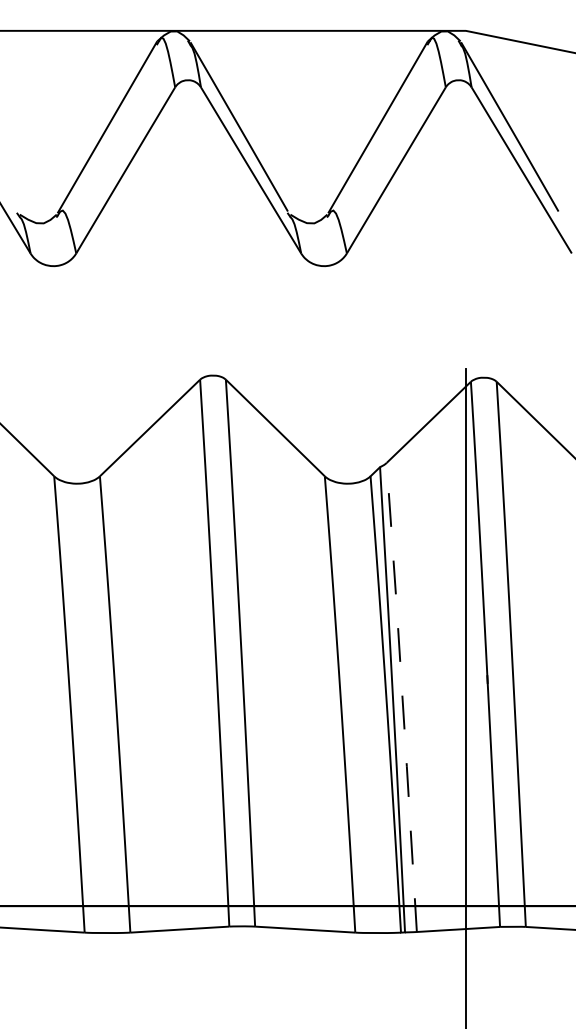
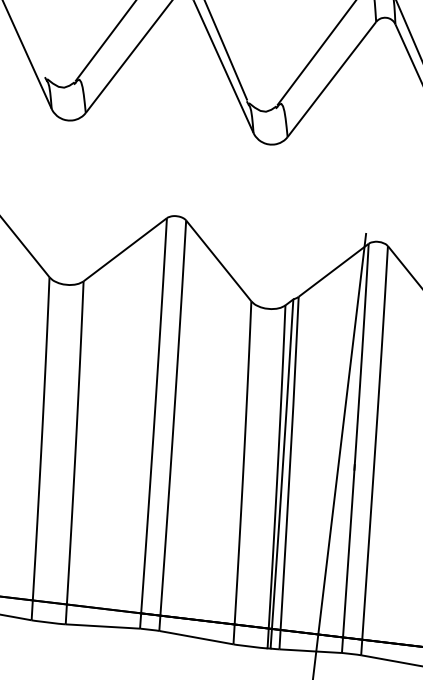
line: (402, 697) -> (289, 473), dashed -> solid

